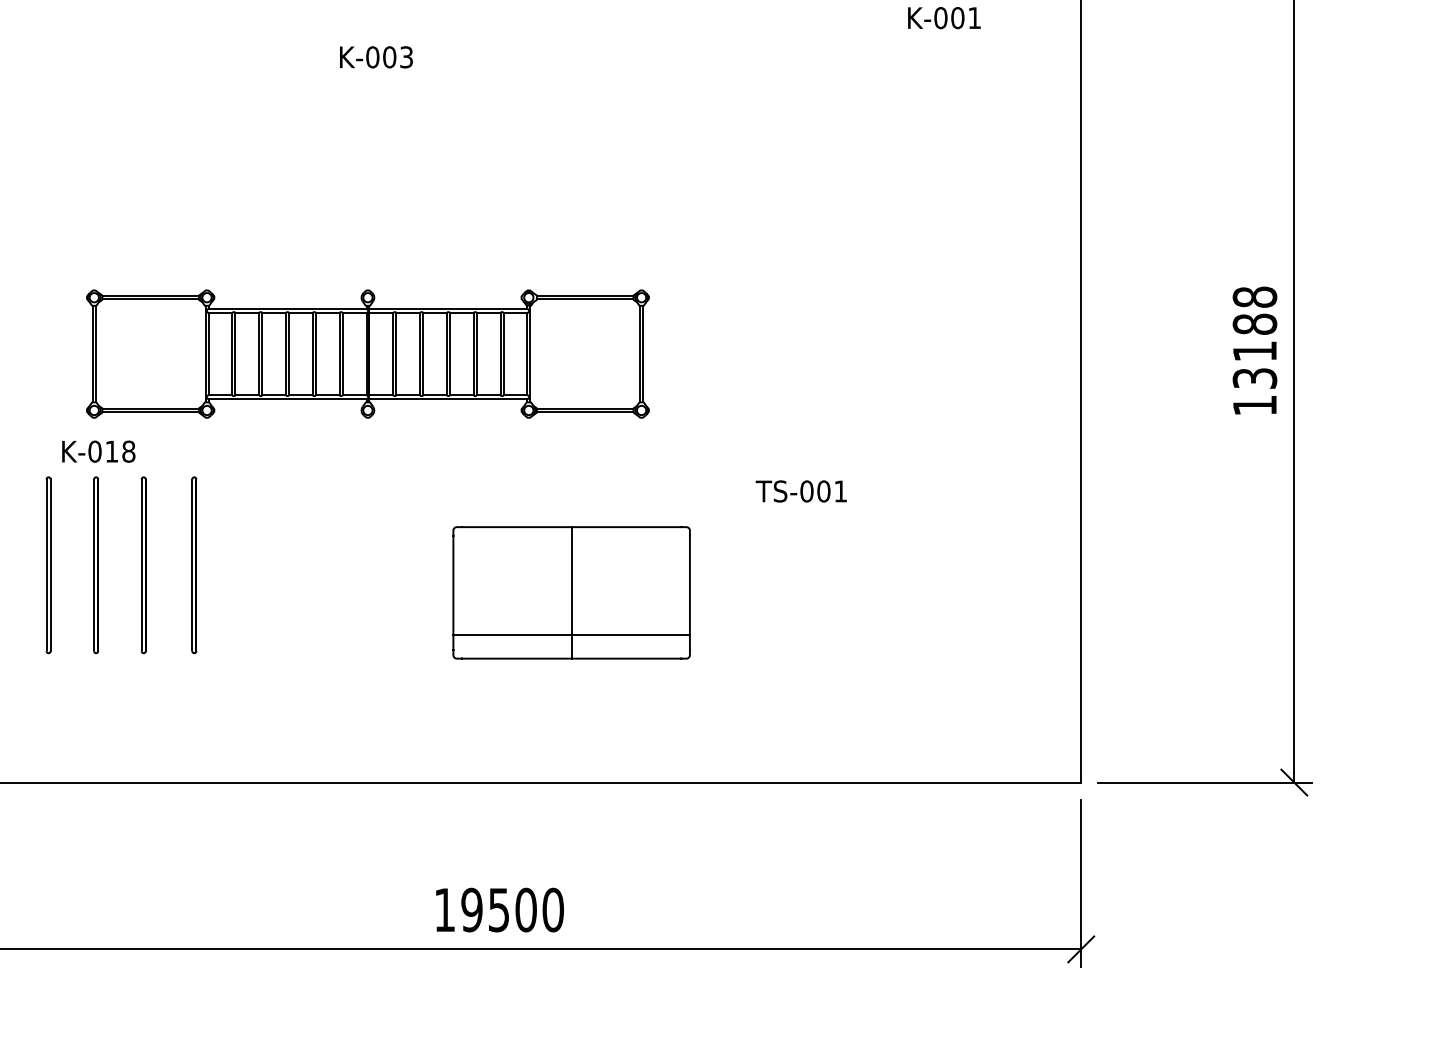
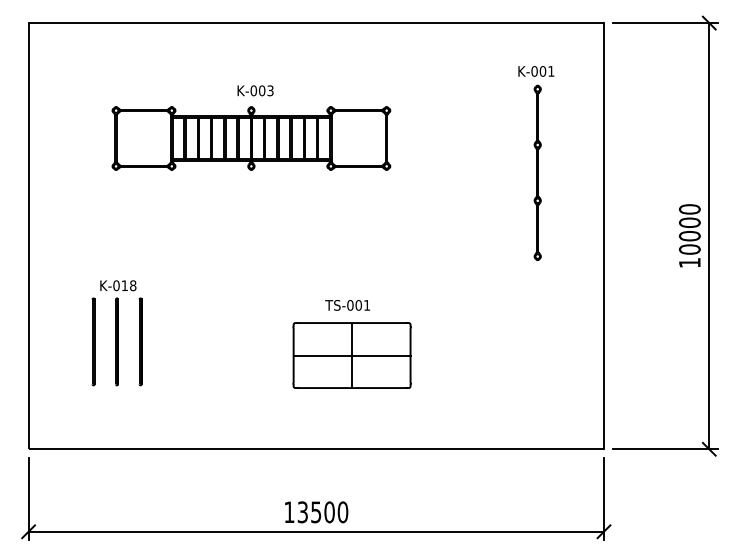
part: (946, 222) -> (537, 172), added
text: (1254, 337) -> (689, 229), 13188 -> 10000
part: (368, 354) -> (251, 138), moved
text: (801, 491) -> (347, 305), moved
line: (194, 564) -> (165, 341), removed
line: (570, 635) -> (351, 355), moved
text: (471, 910) -> (302, 512), 19500 -> 13500

